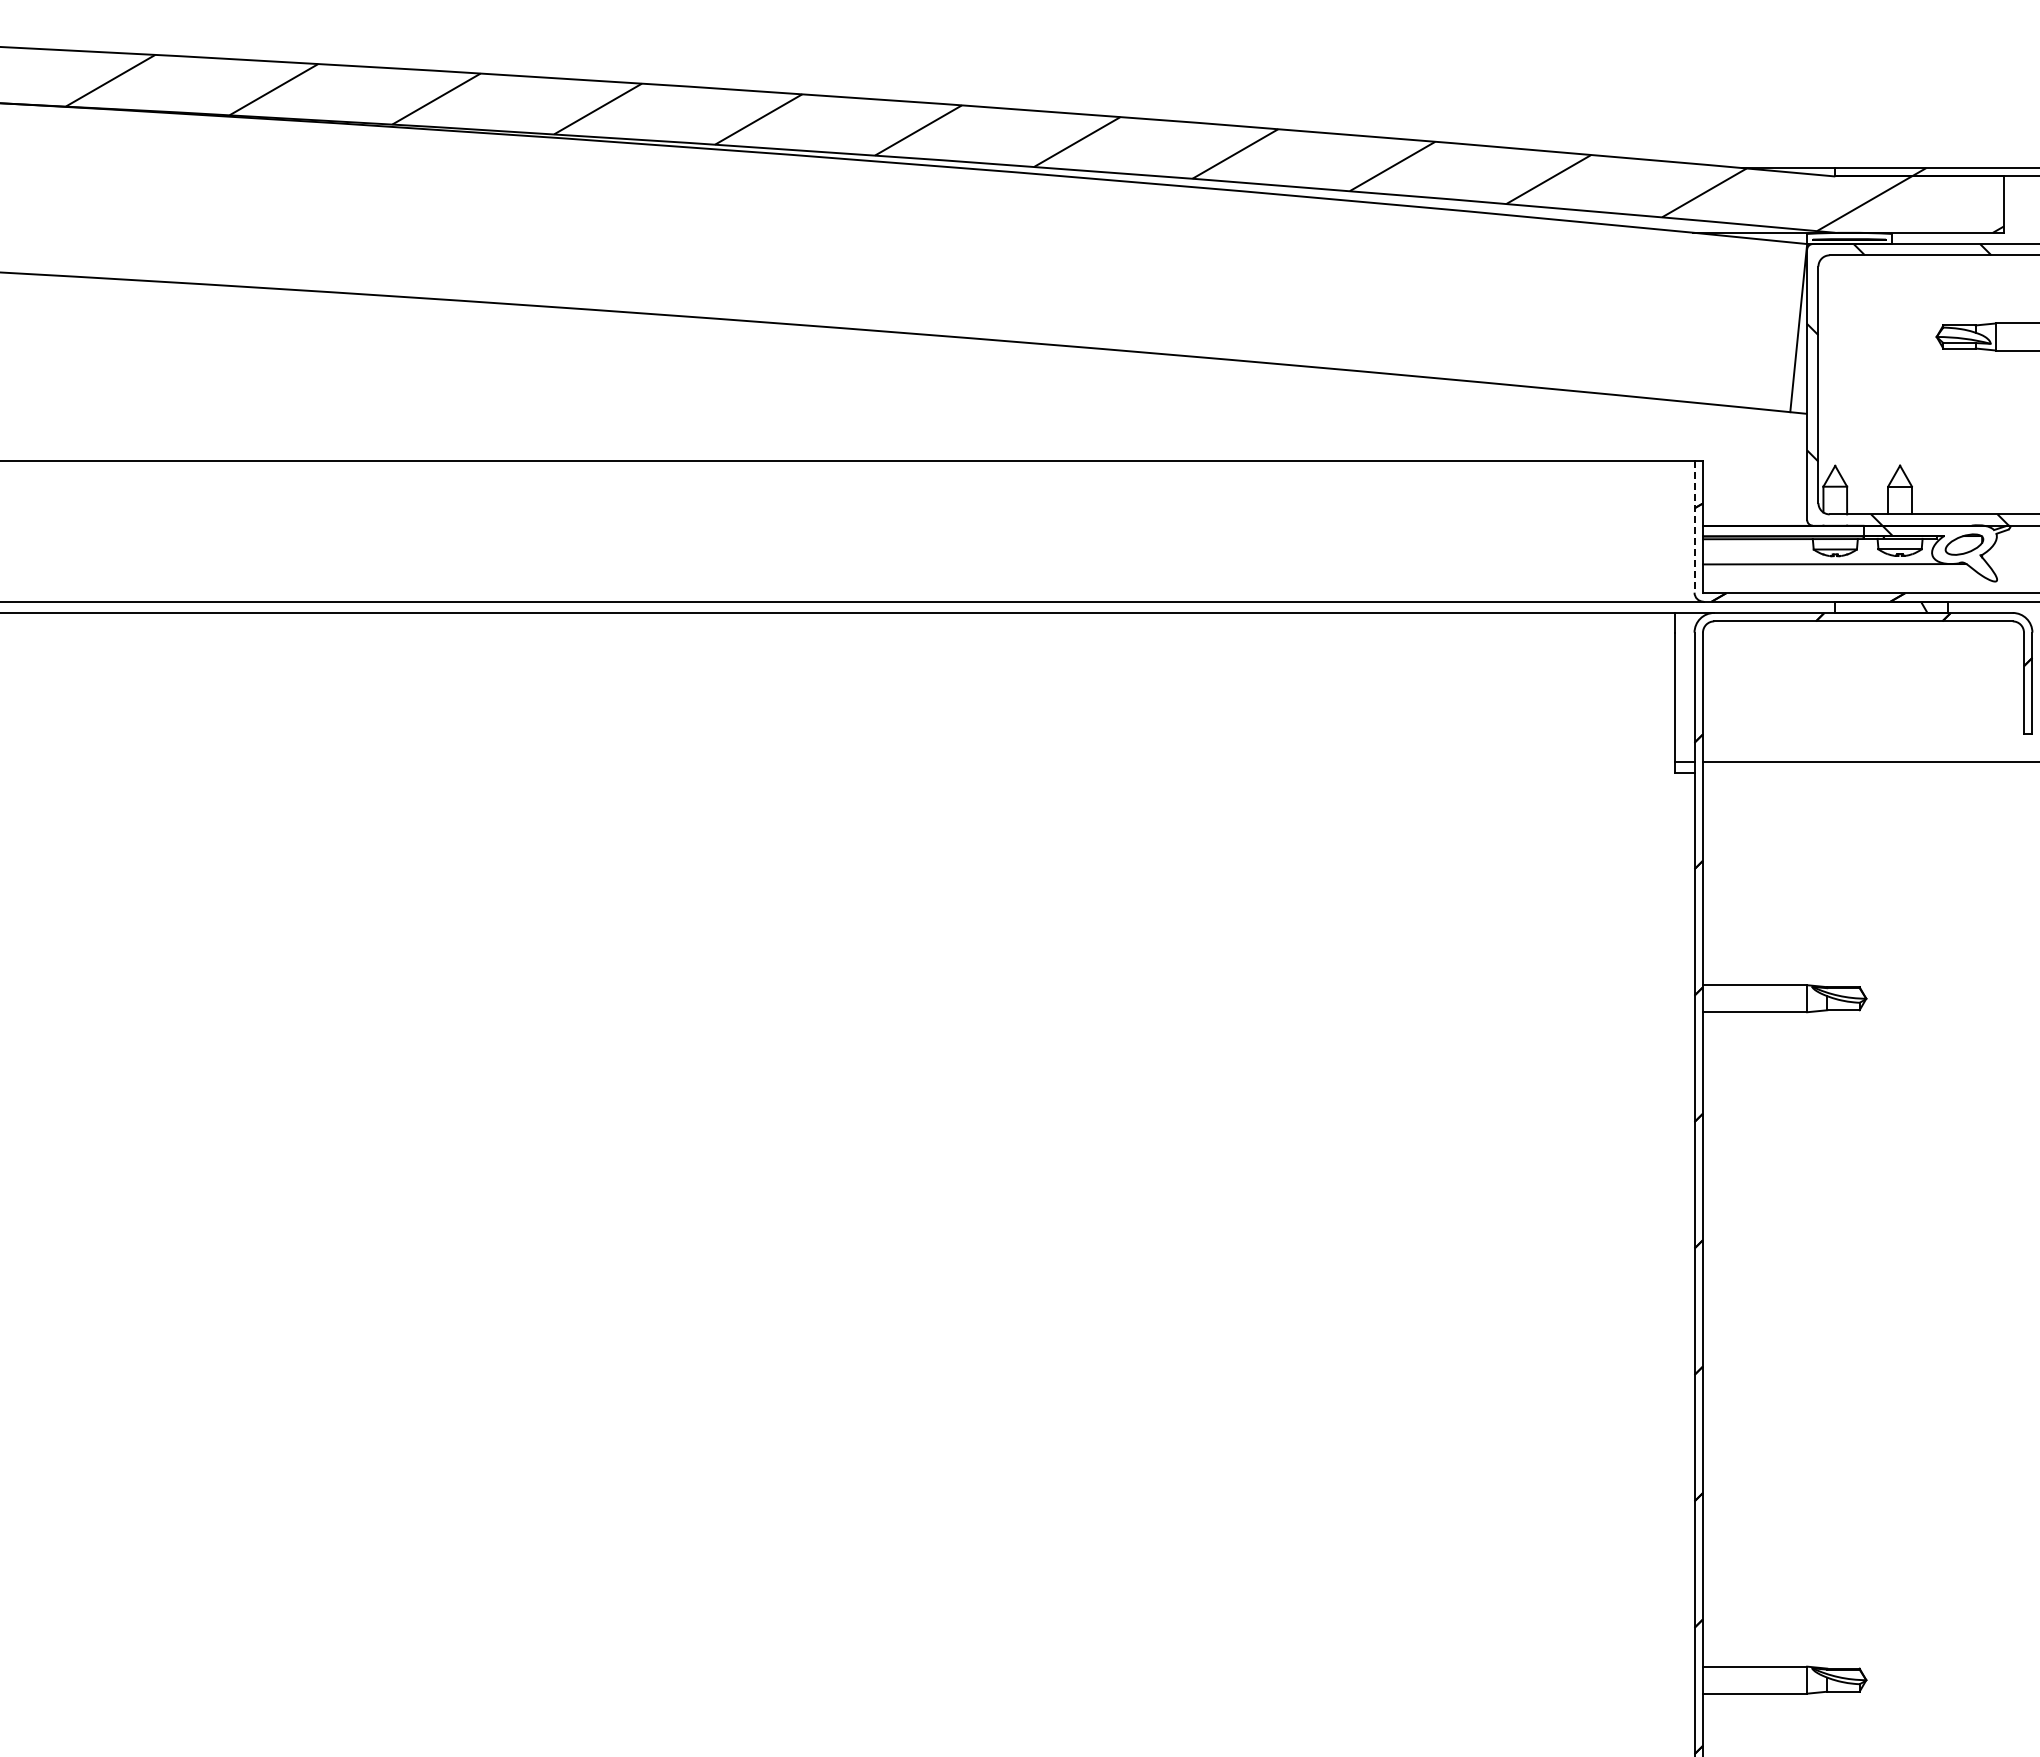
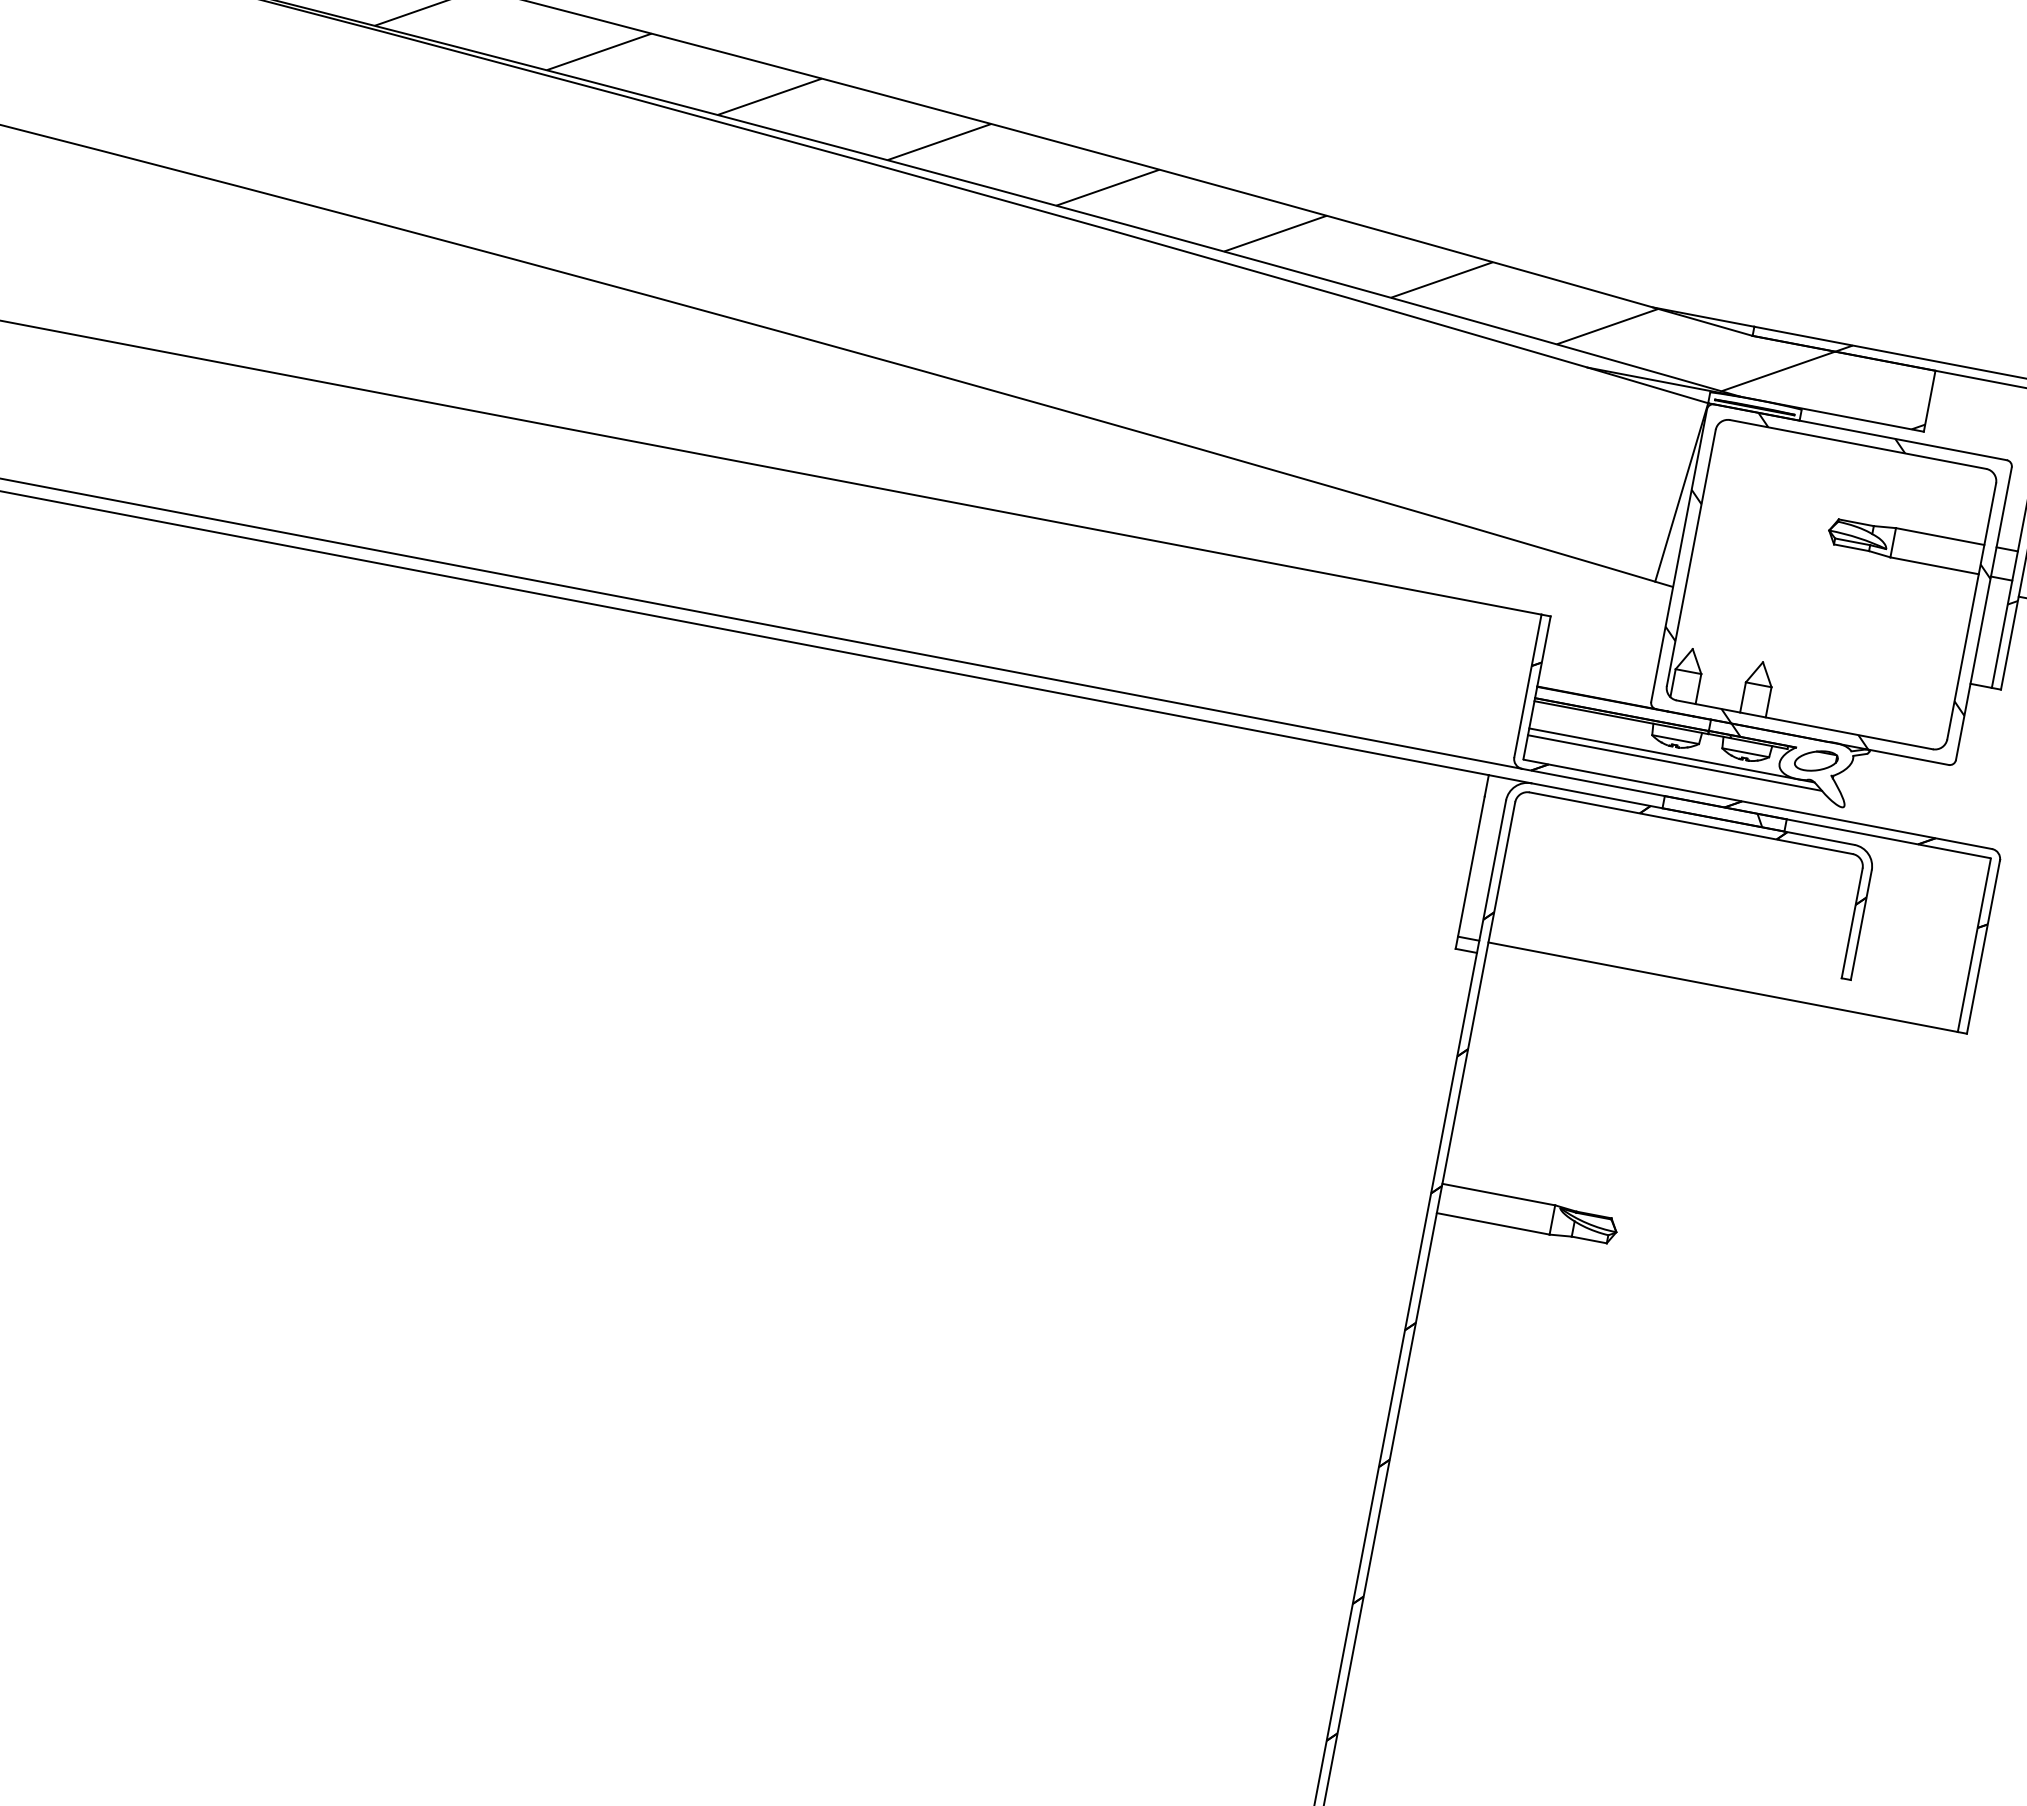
line: (1694, 526) -> (1527, 685), dashed -> solid
line: (1838, 570) -> (1674, 762), added

